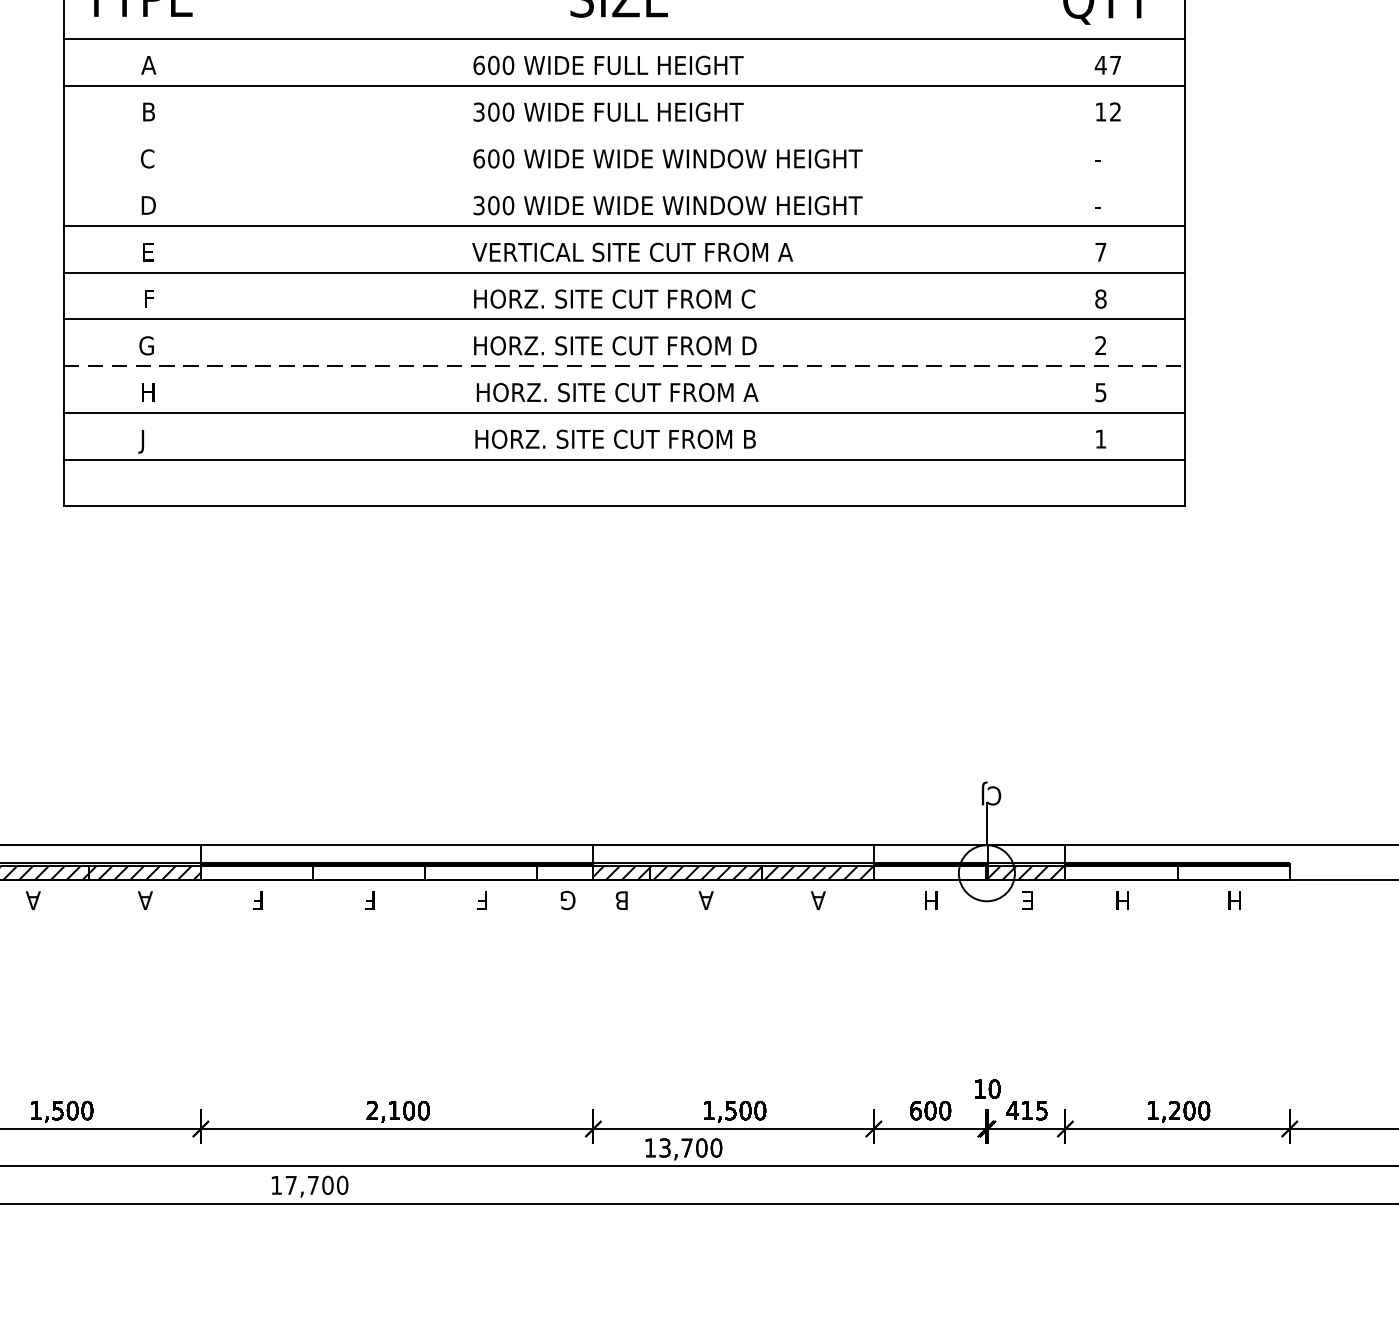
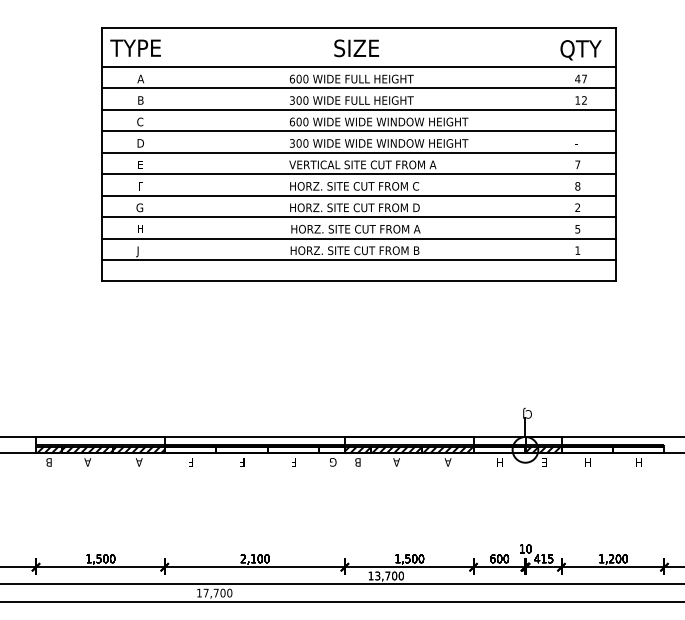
line: (623, 131) -> (358, 109), added
line: (623, 179) -> (358, 131), added
line: (625, 366) -> (359, 217), dashed -> solid

